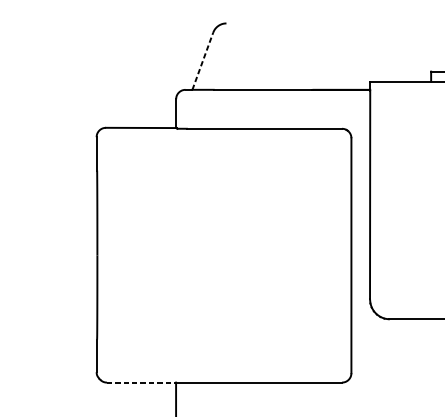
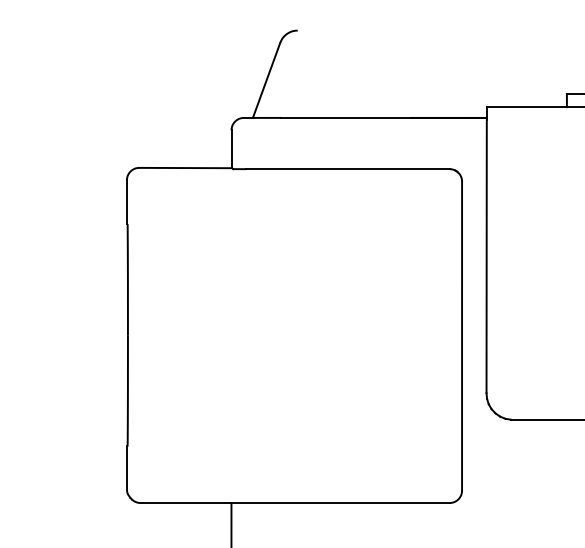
line: (202, 61) -> (266, 80), dashed -> solid
line: (141, 382) -> (186, 503), dashed -> solid

